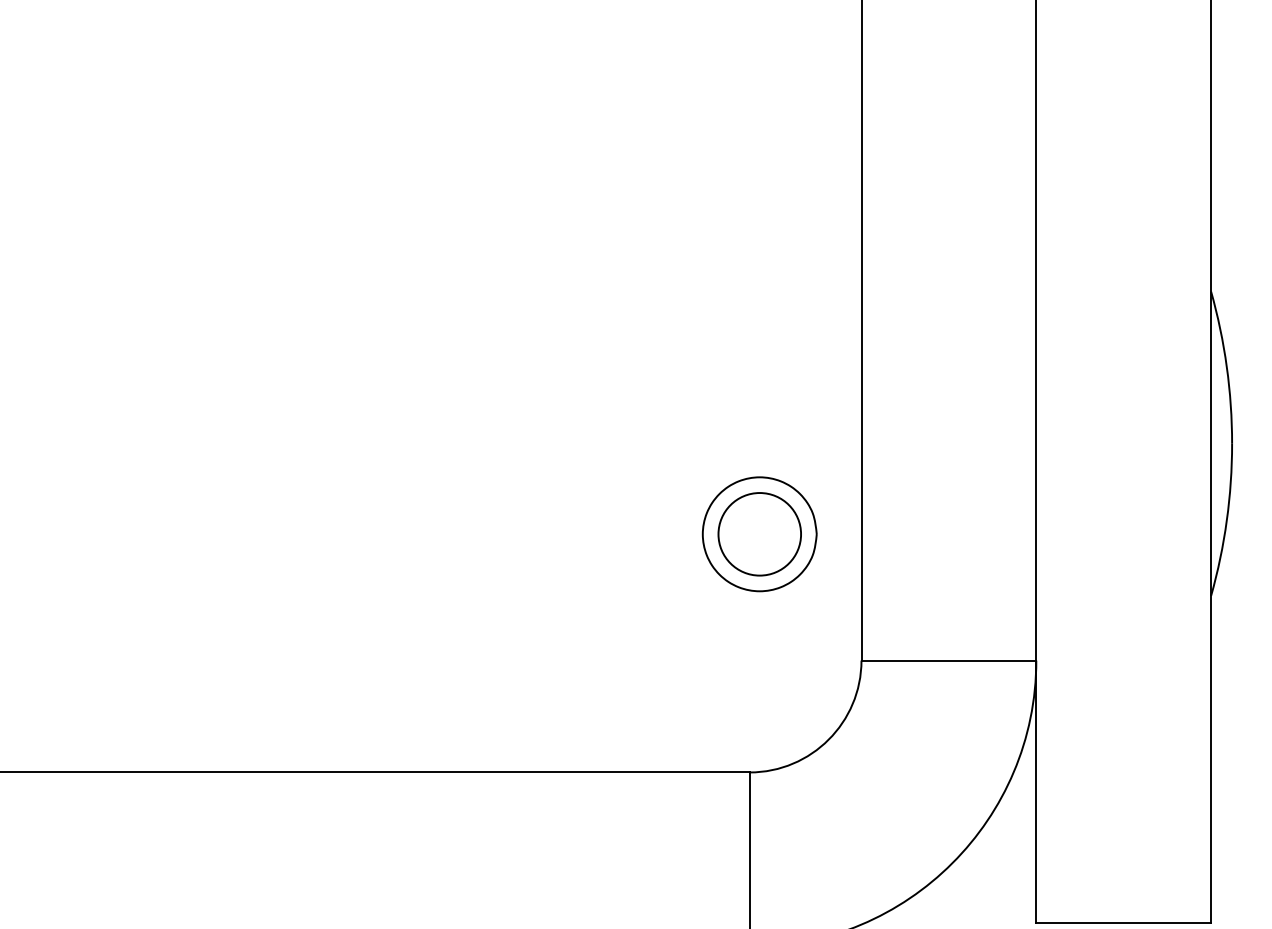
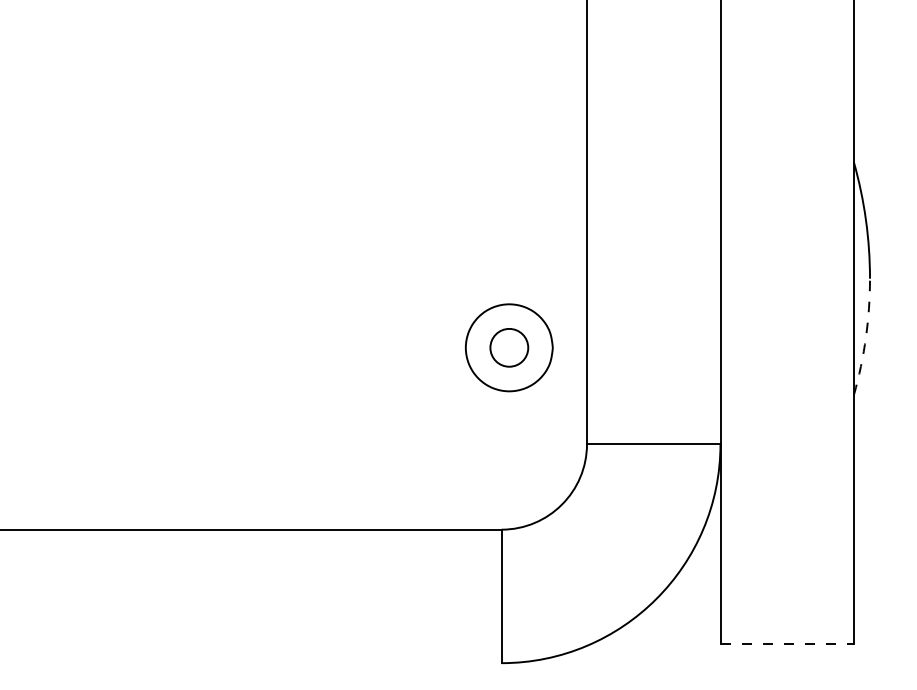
arc: (1226, 520) -> (865, 337), solid -> dashed
circle: (759, 534) -> (509, 347), size x0.6
line: (1124, 922) -> (787, 644), solid -> dashed

